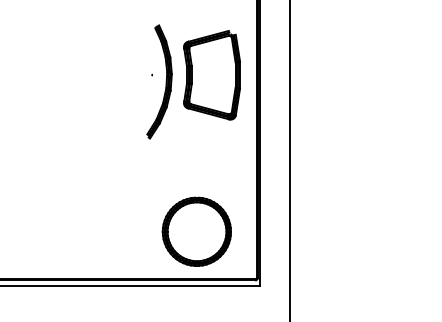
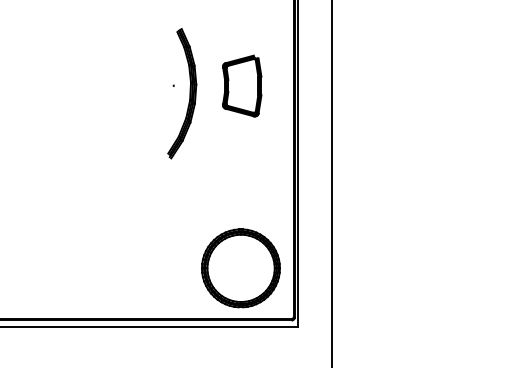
part: (211, 75) -> (241, 86), size x0.6
part: (196, 231) -> (240, 268), moved

